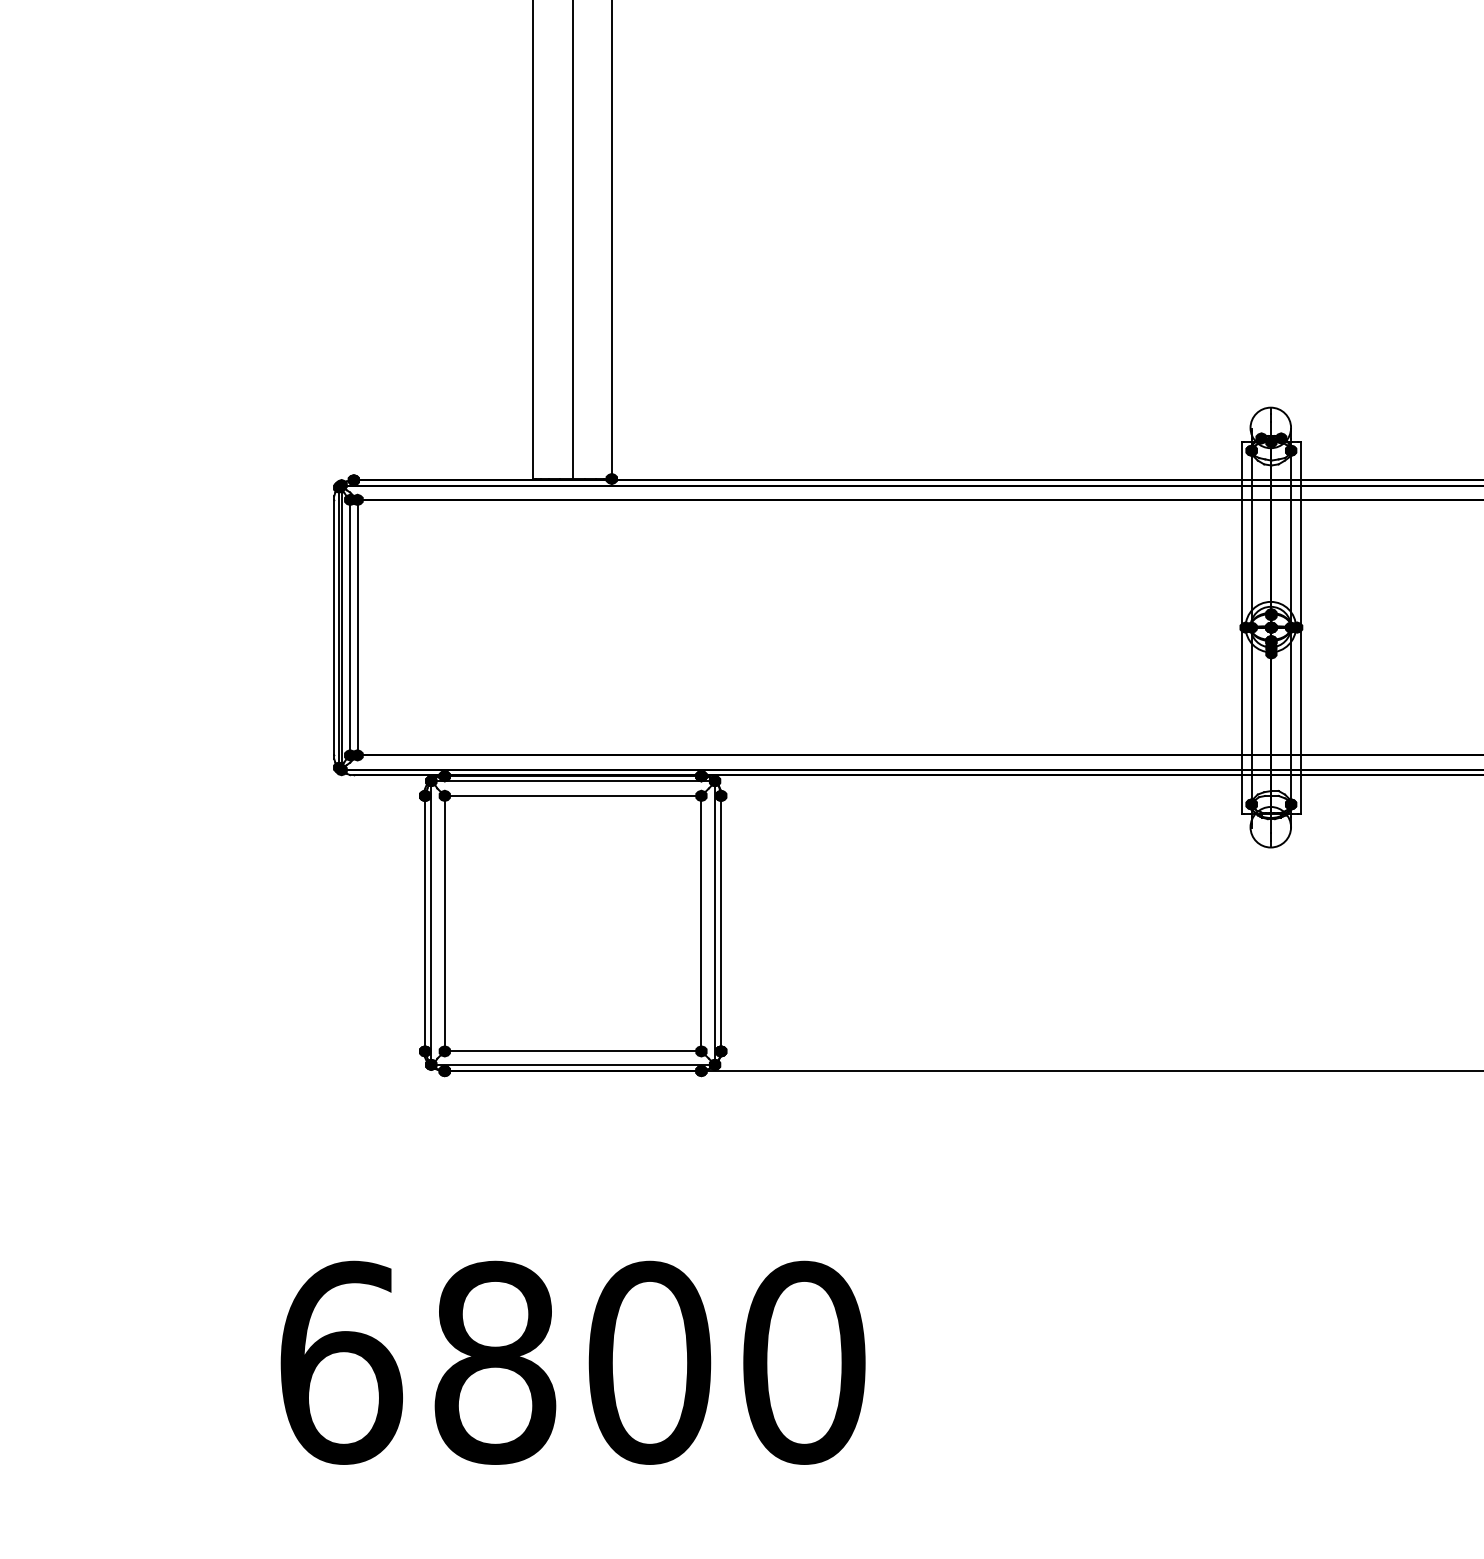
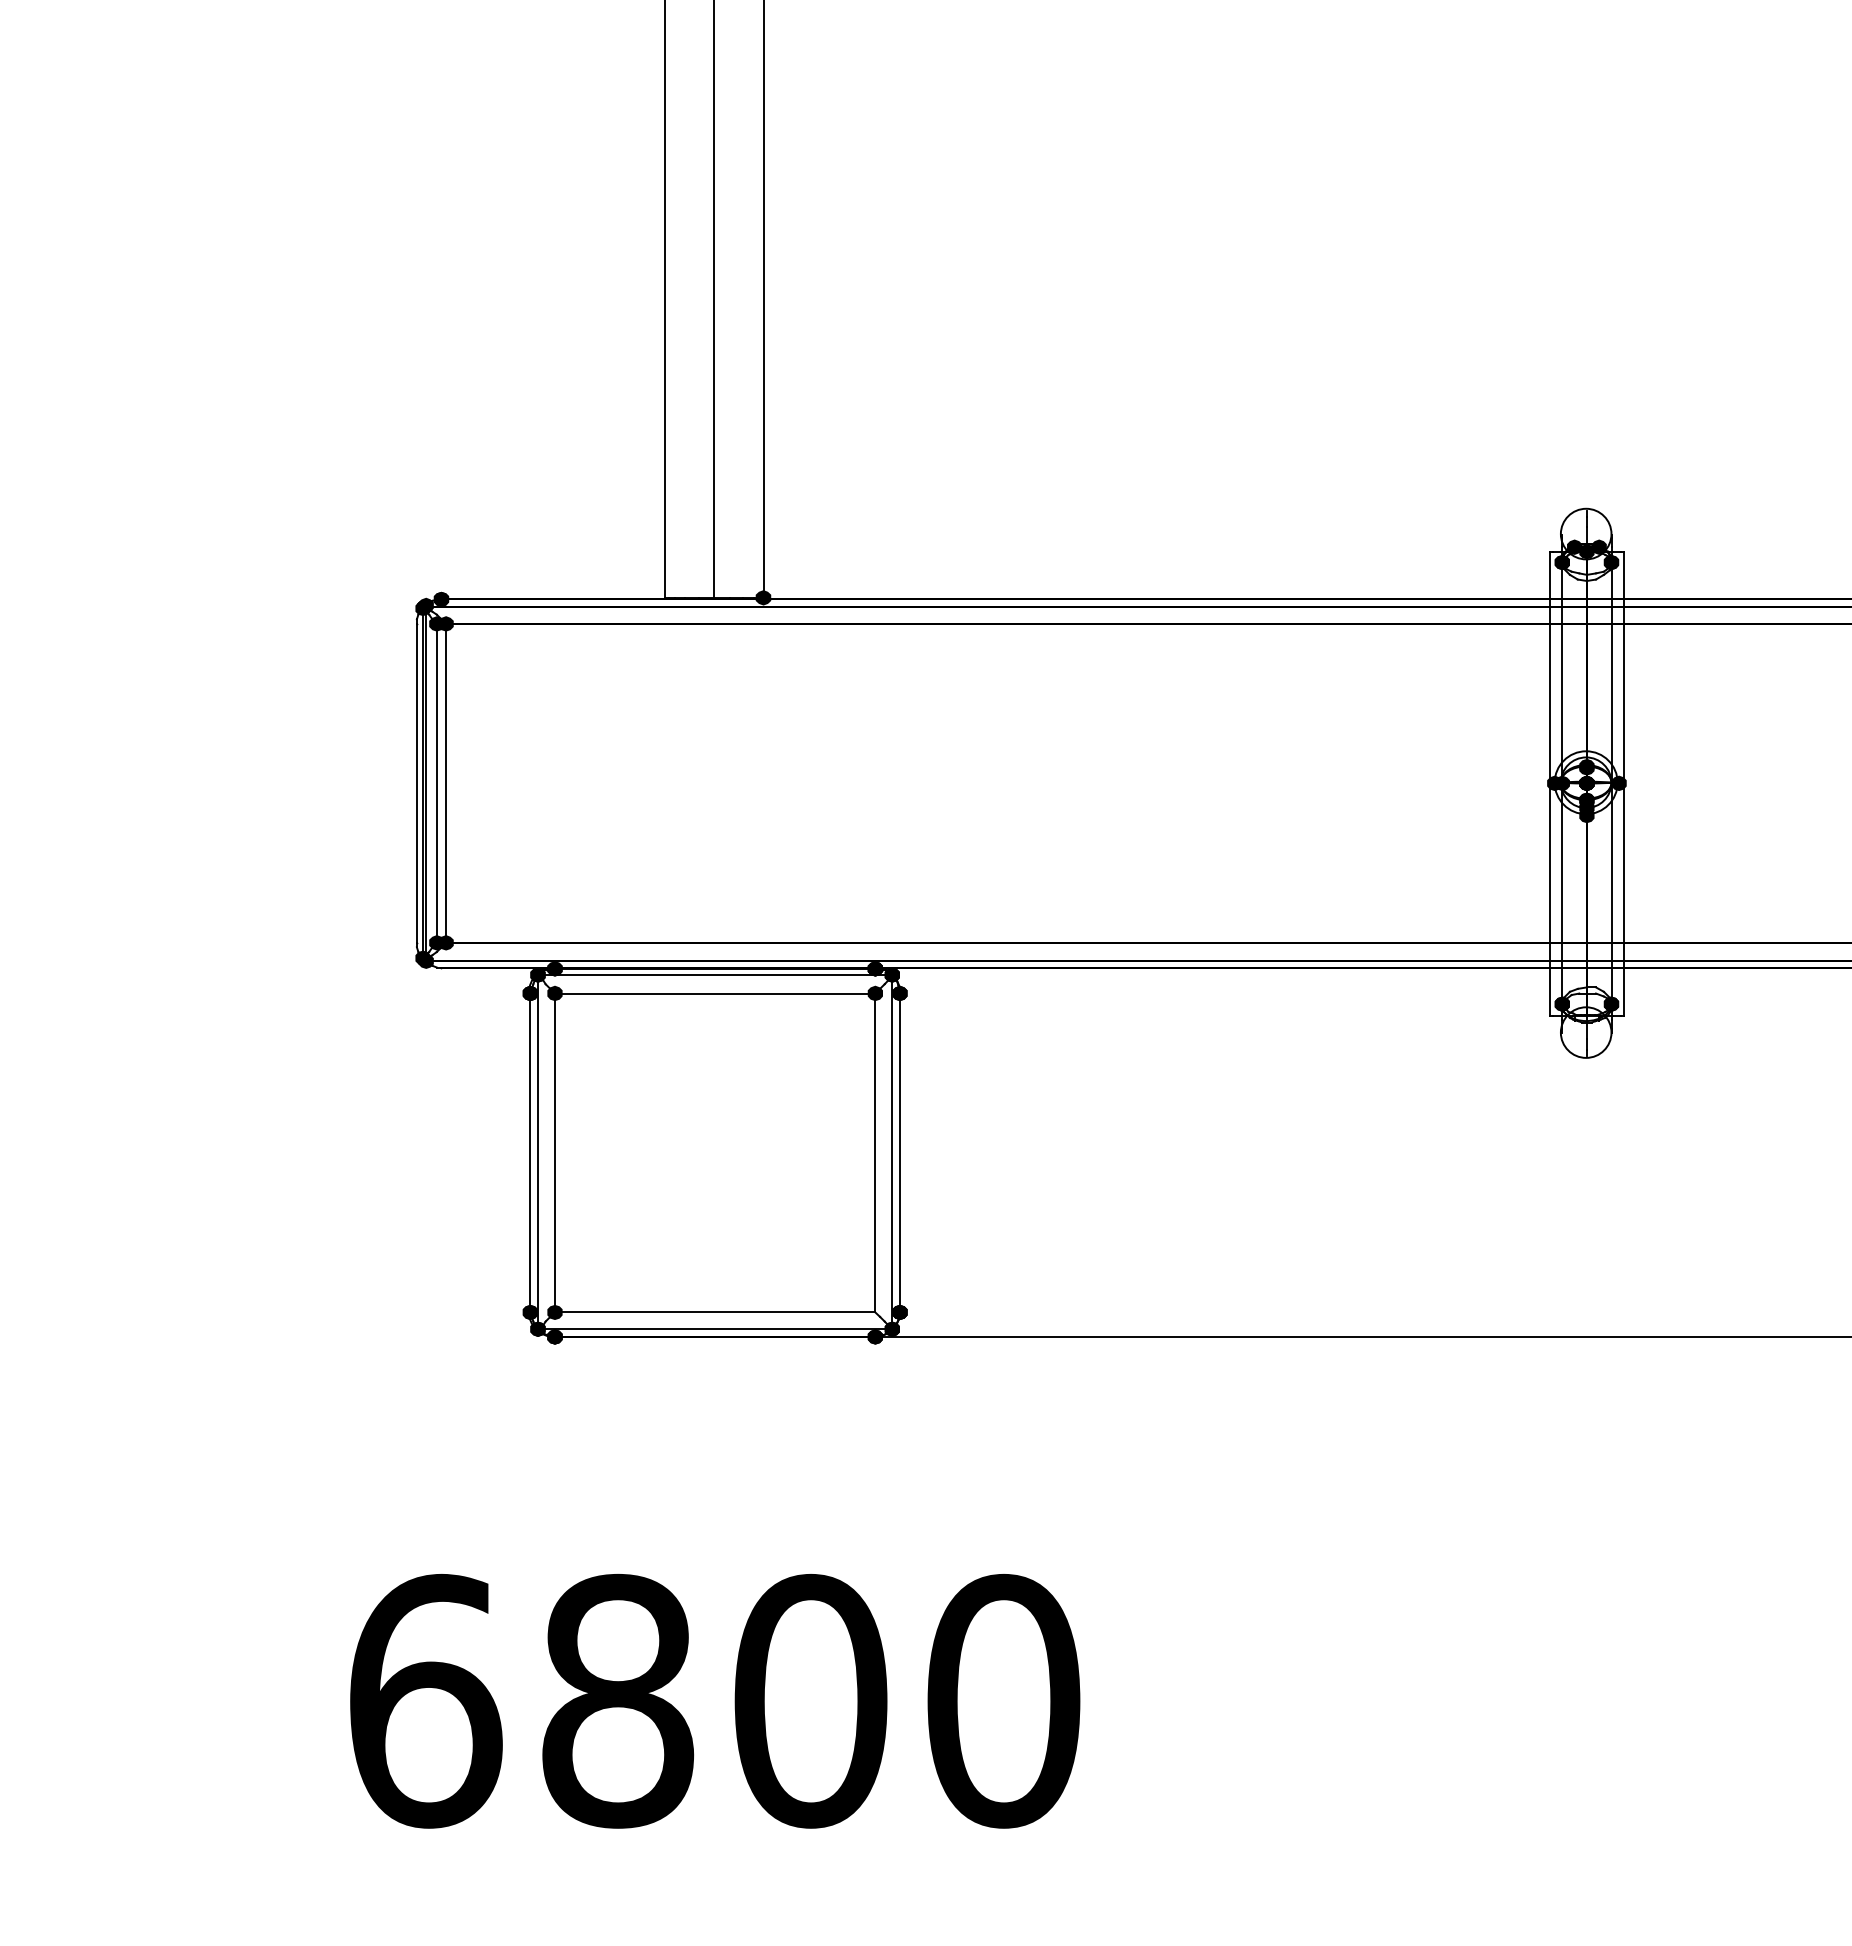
fill: (1291, 627) -> (1611, 783), removed
fill: (701, 1051) -> (875, 1312), removed

